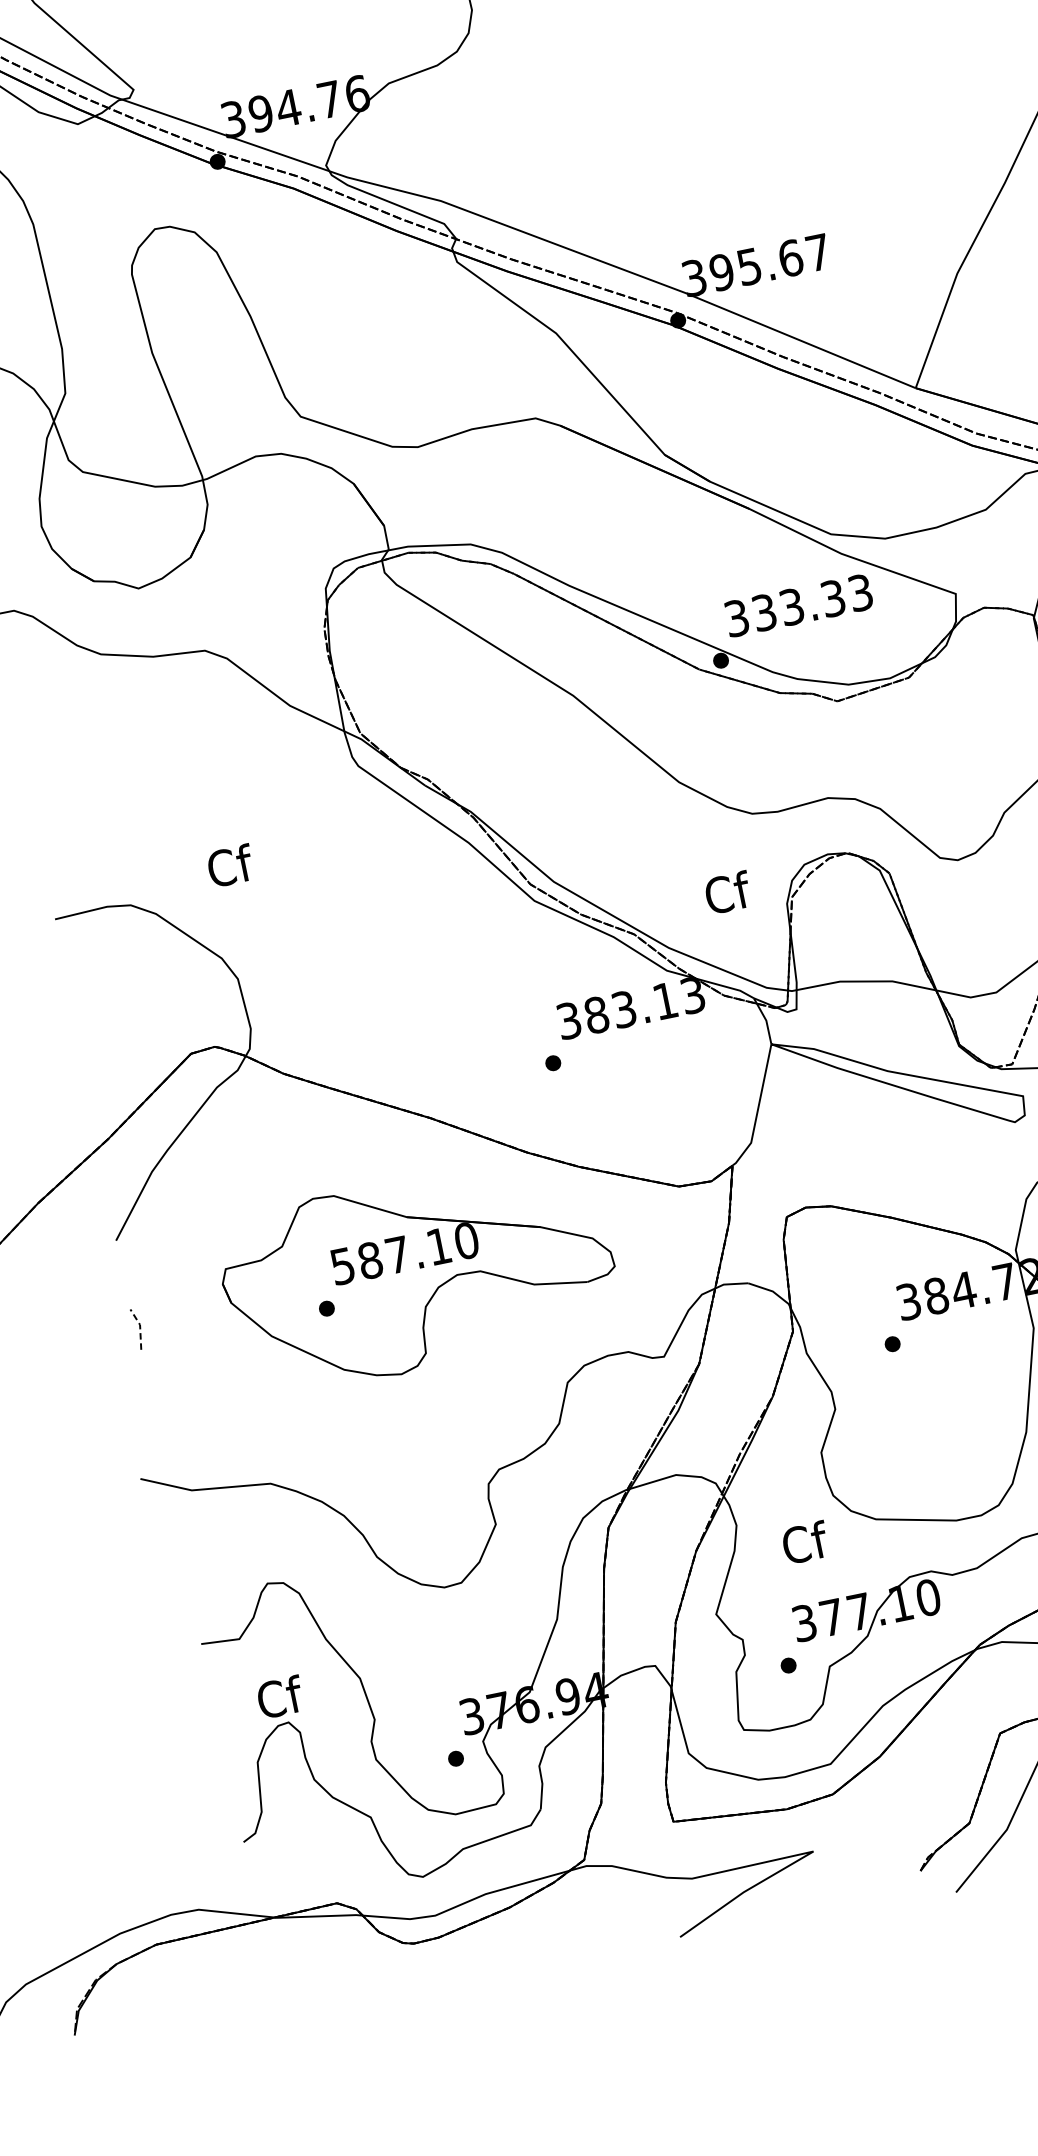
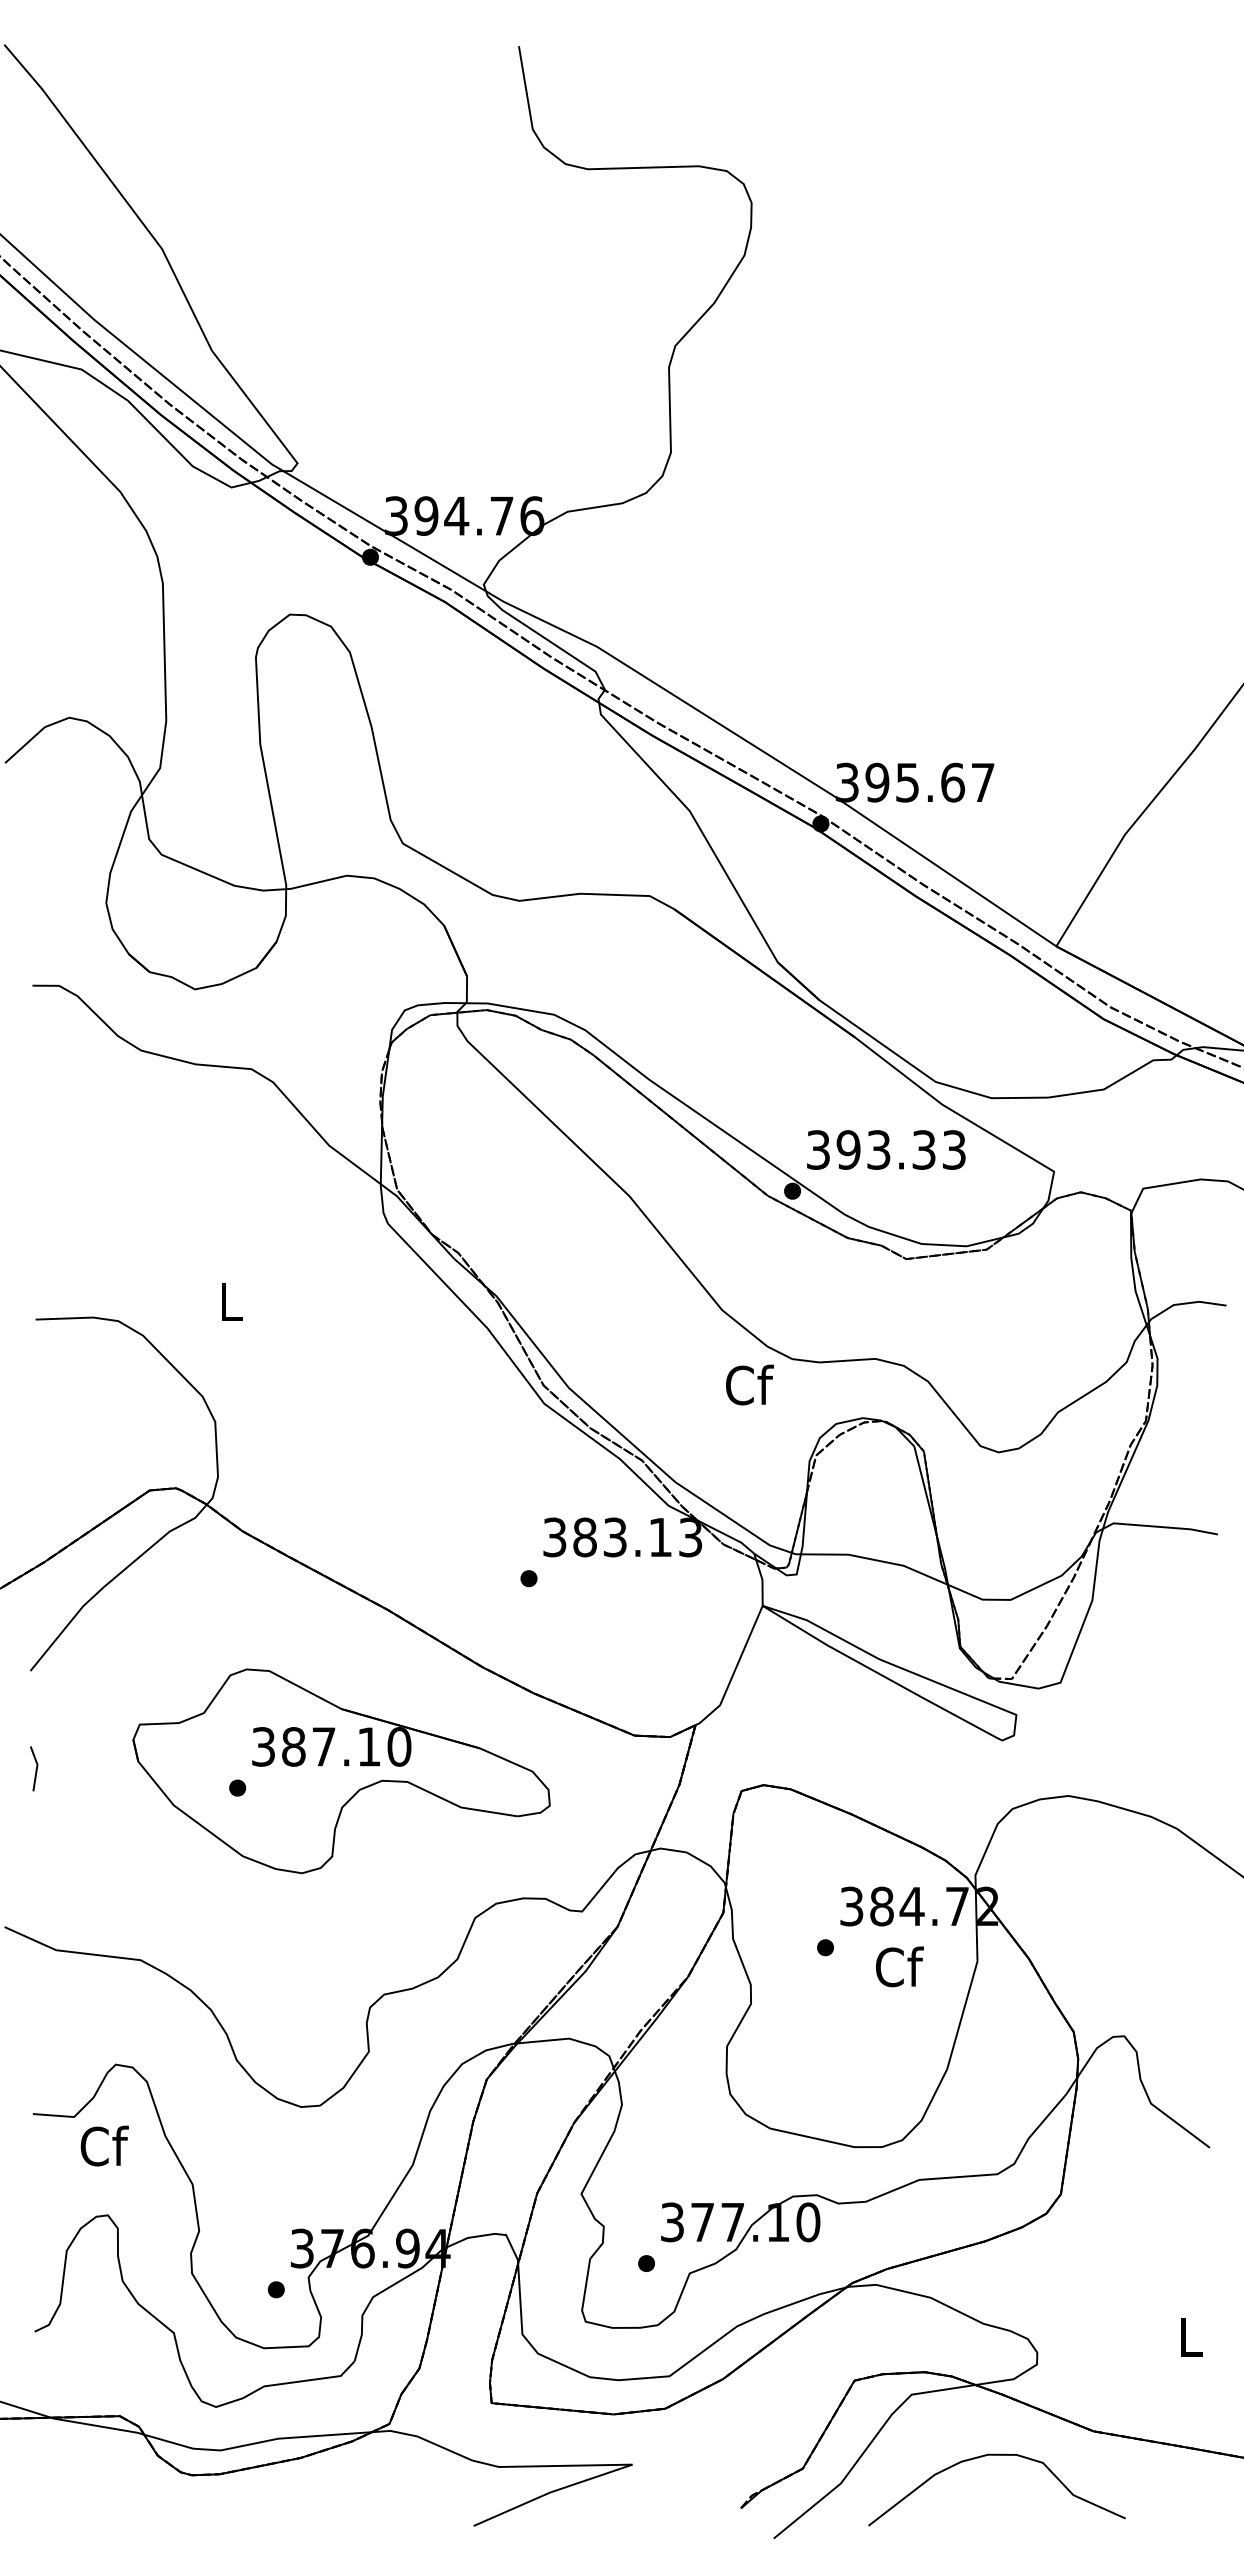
text: (764, 612) -> (848, 1149), 333.33 -> 393.33
text: (230, 865) -> (232, 1300), Cf -> L
text: (727, 892) -> (749, 1384), moved
text: (342, 1265) -> (263, 1746), 587.10 -> 387.10
line: (140, 1327) -> (37, 1767), dashed -> solid
text: (805, 1542) -> (899, 1966), moved
text: (280, 1696) -> (104, 2145), moved

